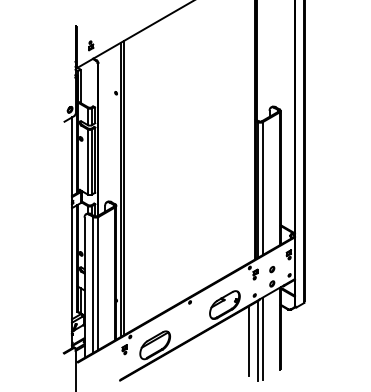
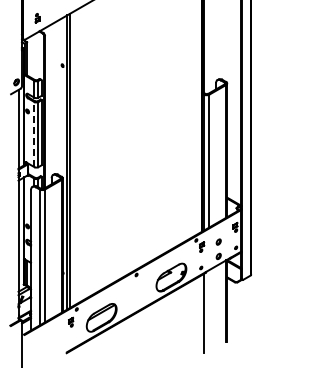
line: (87, 162) -> (34, 135), solid -> dashed
line: (262, 338) -> (209, 311), removed
line: (248, 340) -> (195, 313), removed

